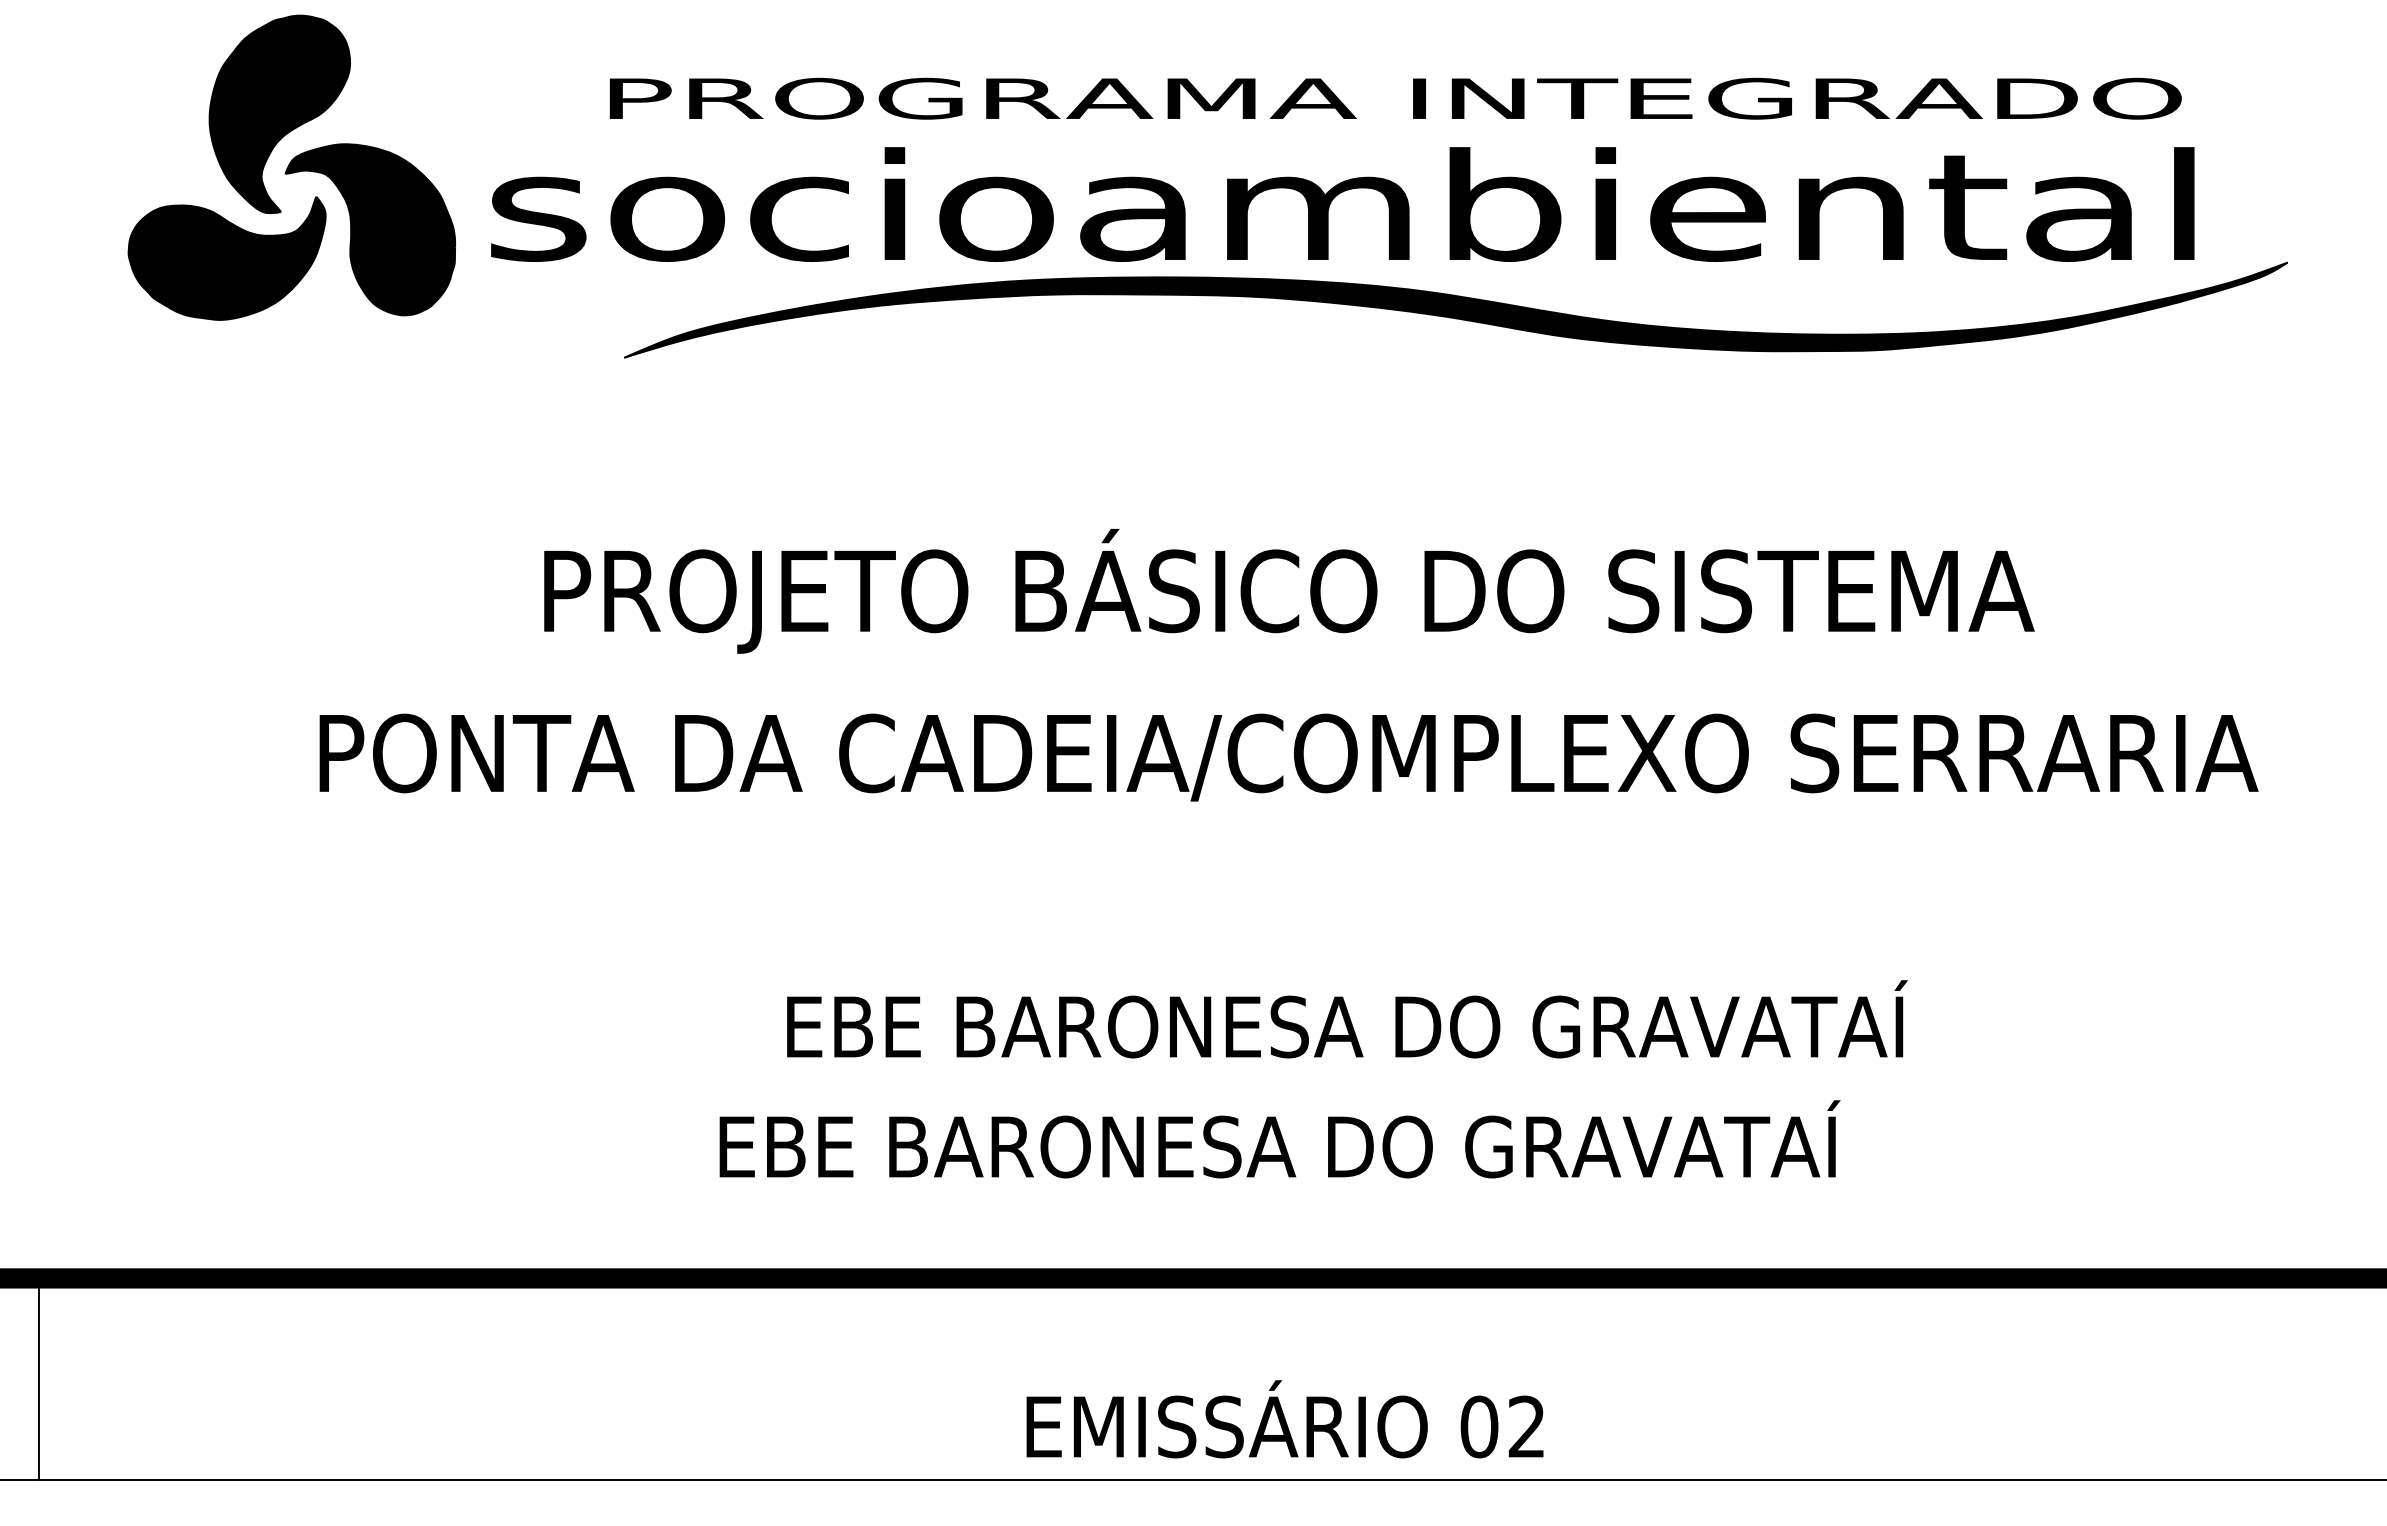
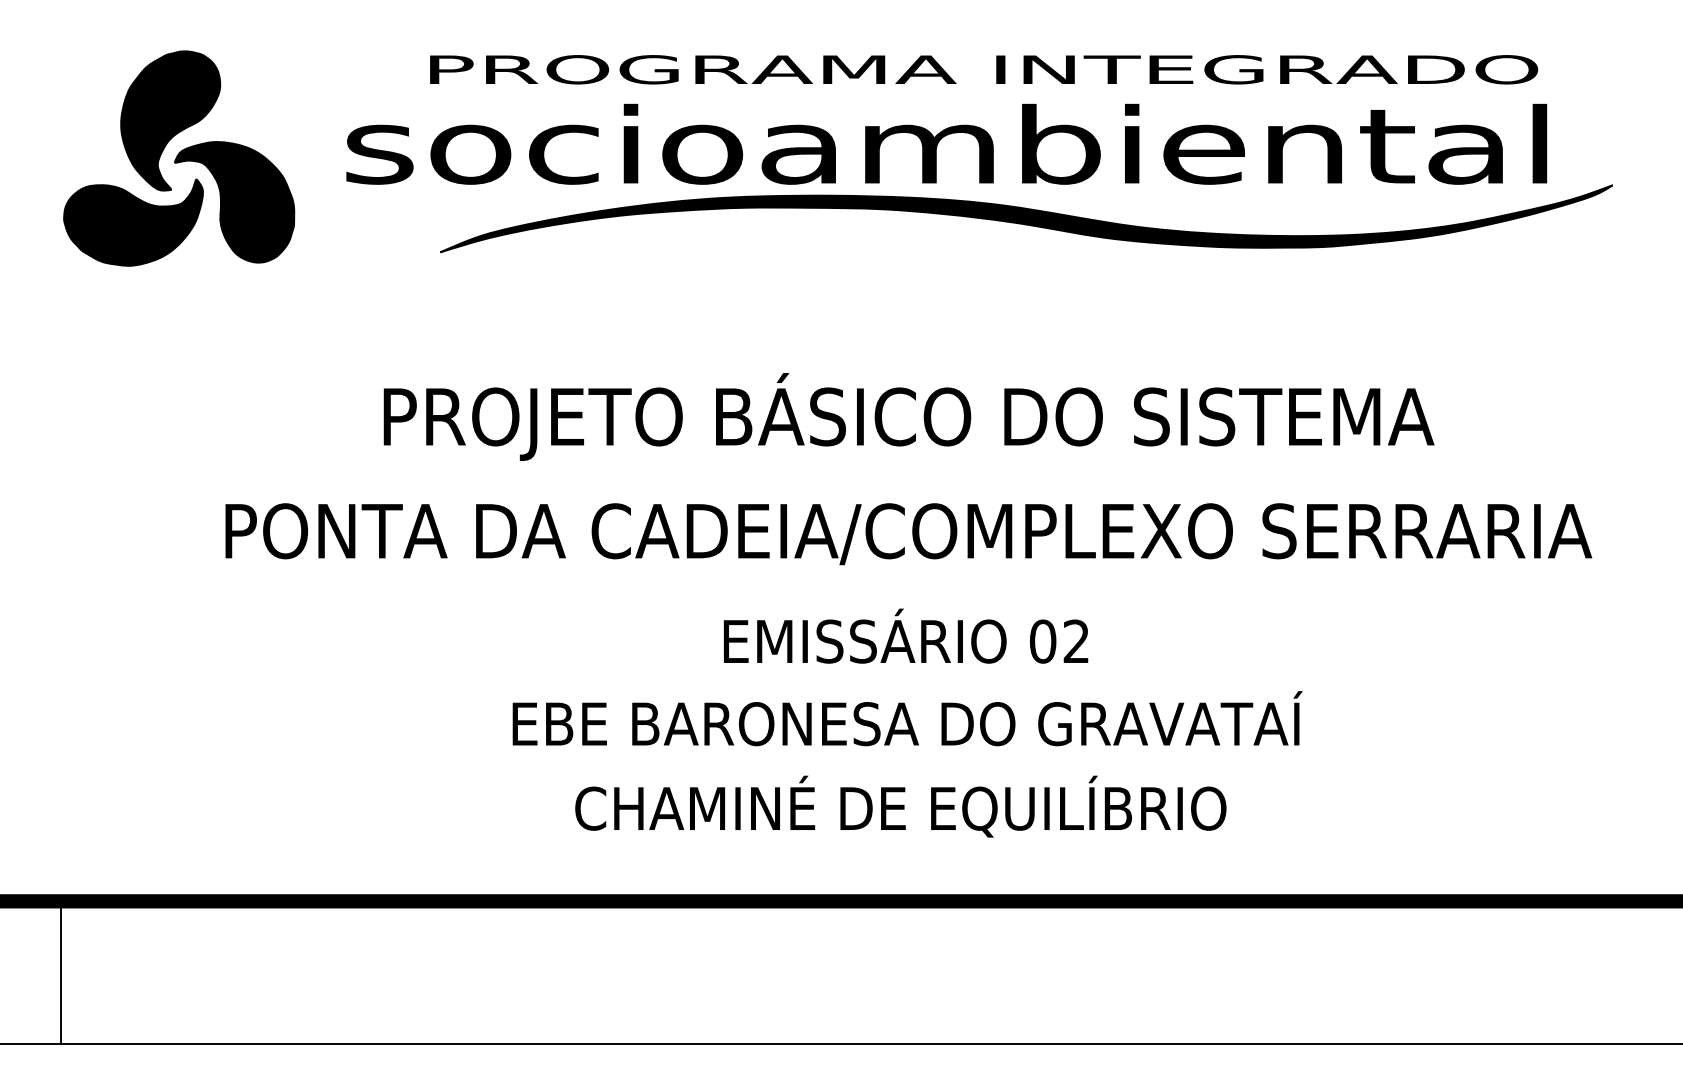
part: (291, 167) -> (178, 158), moved
text: (1347, 1019) -> (907, 718), moved
text: (1279, 1143) -> (902, 806), EBE BARONESA DO GRAVATAÍ -> CHAMINÉ DE EQUILÍBRIO
line: (39, 1379) -> (61, 972), moved
text: (1284, 1419) -> (905, 636), moved

